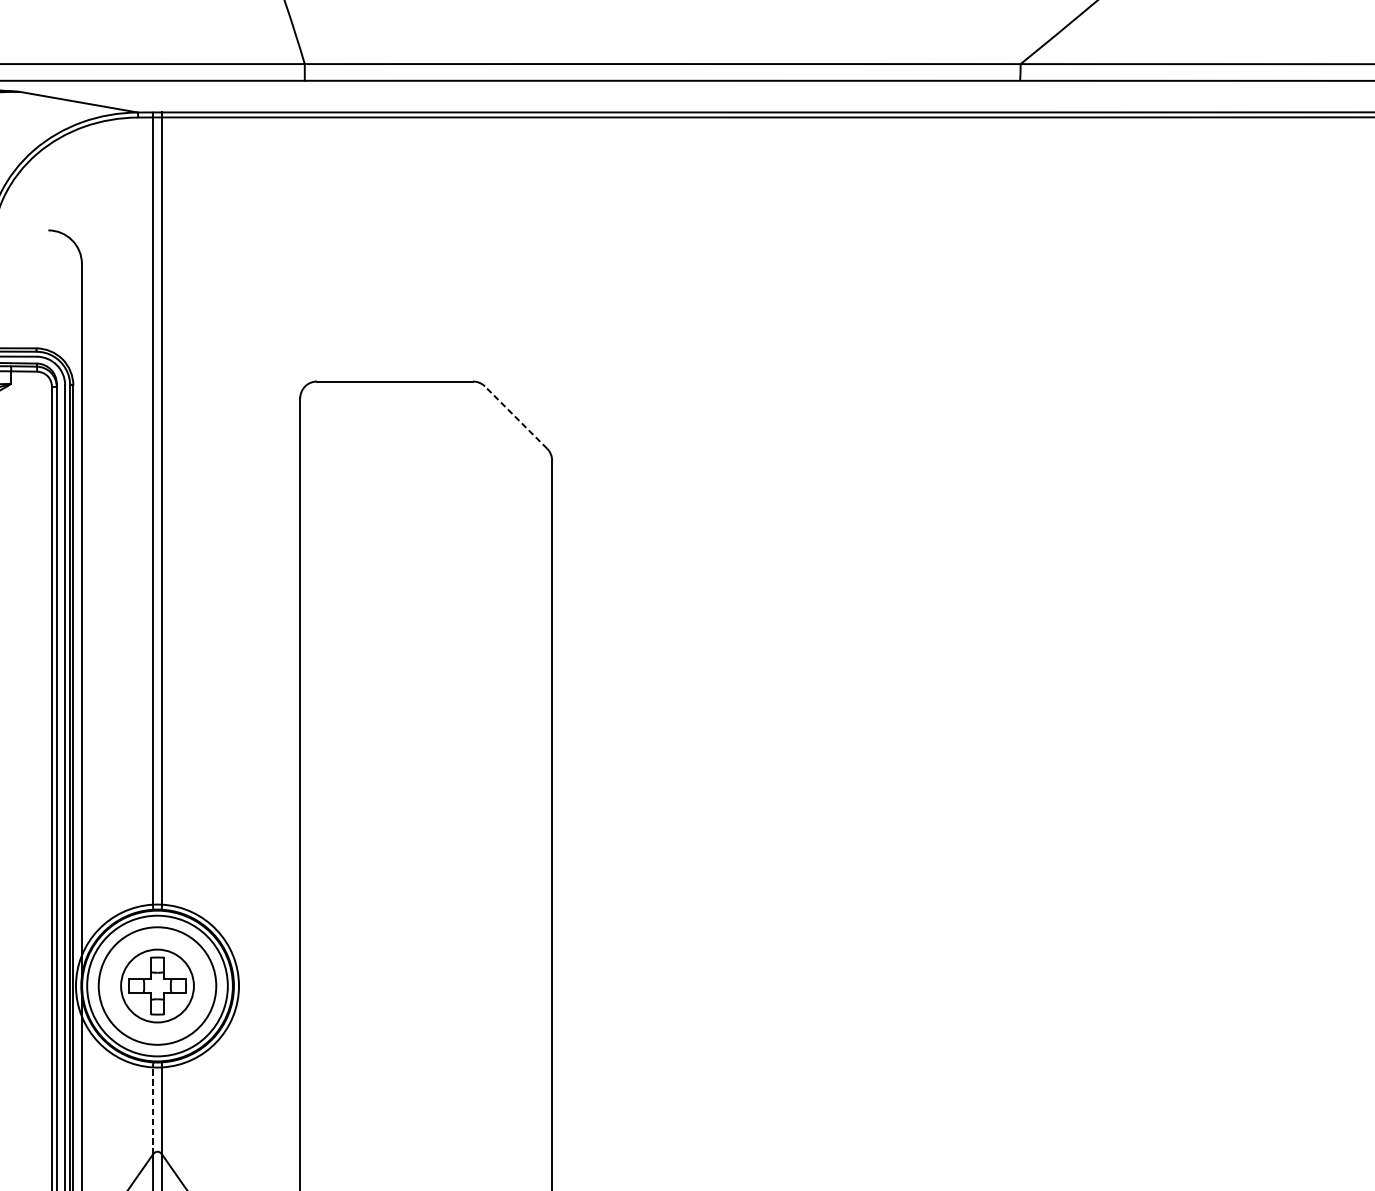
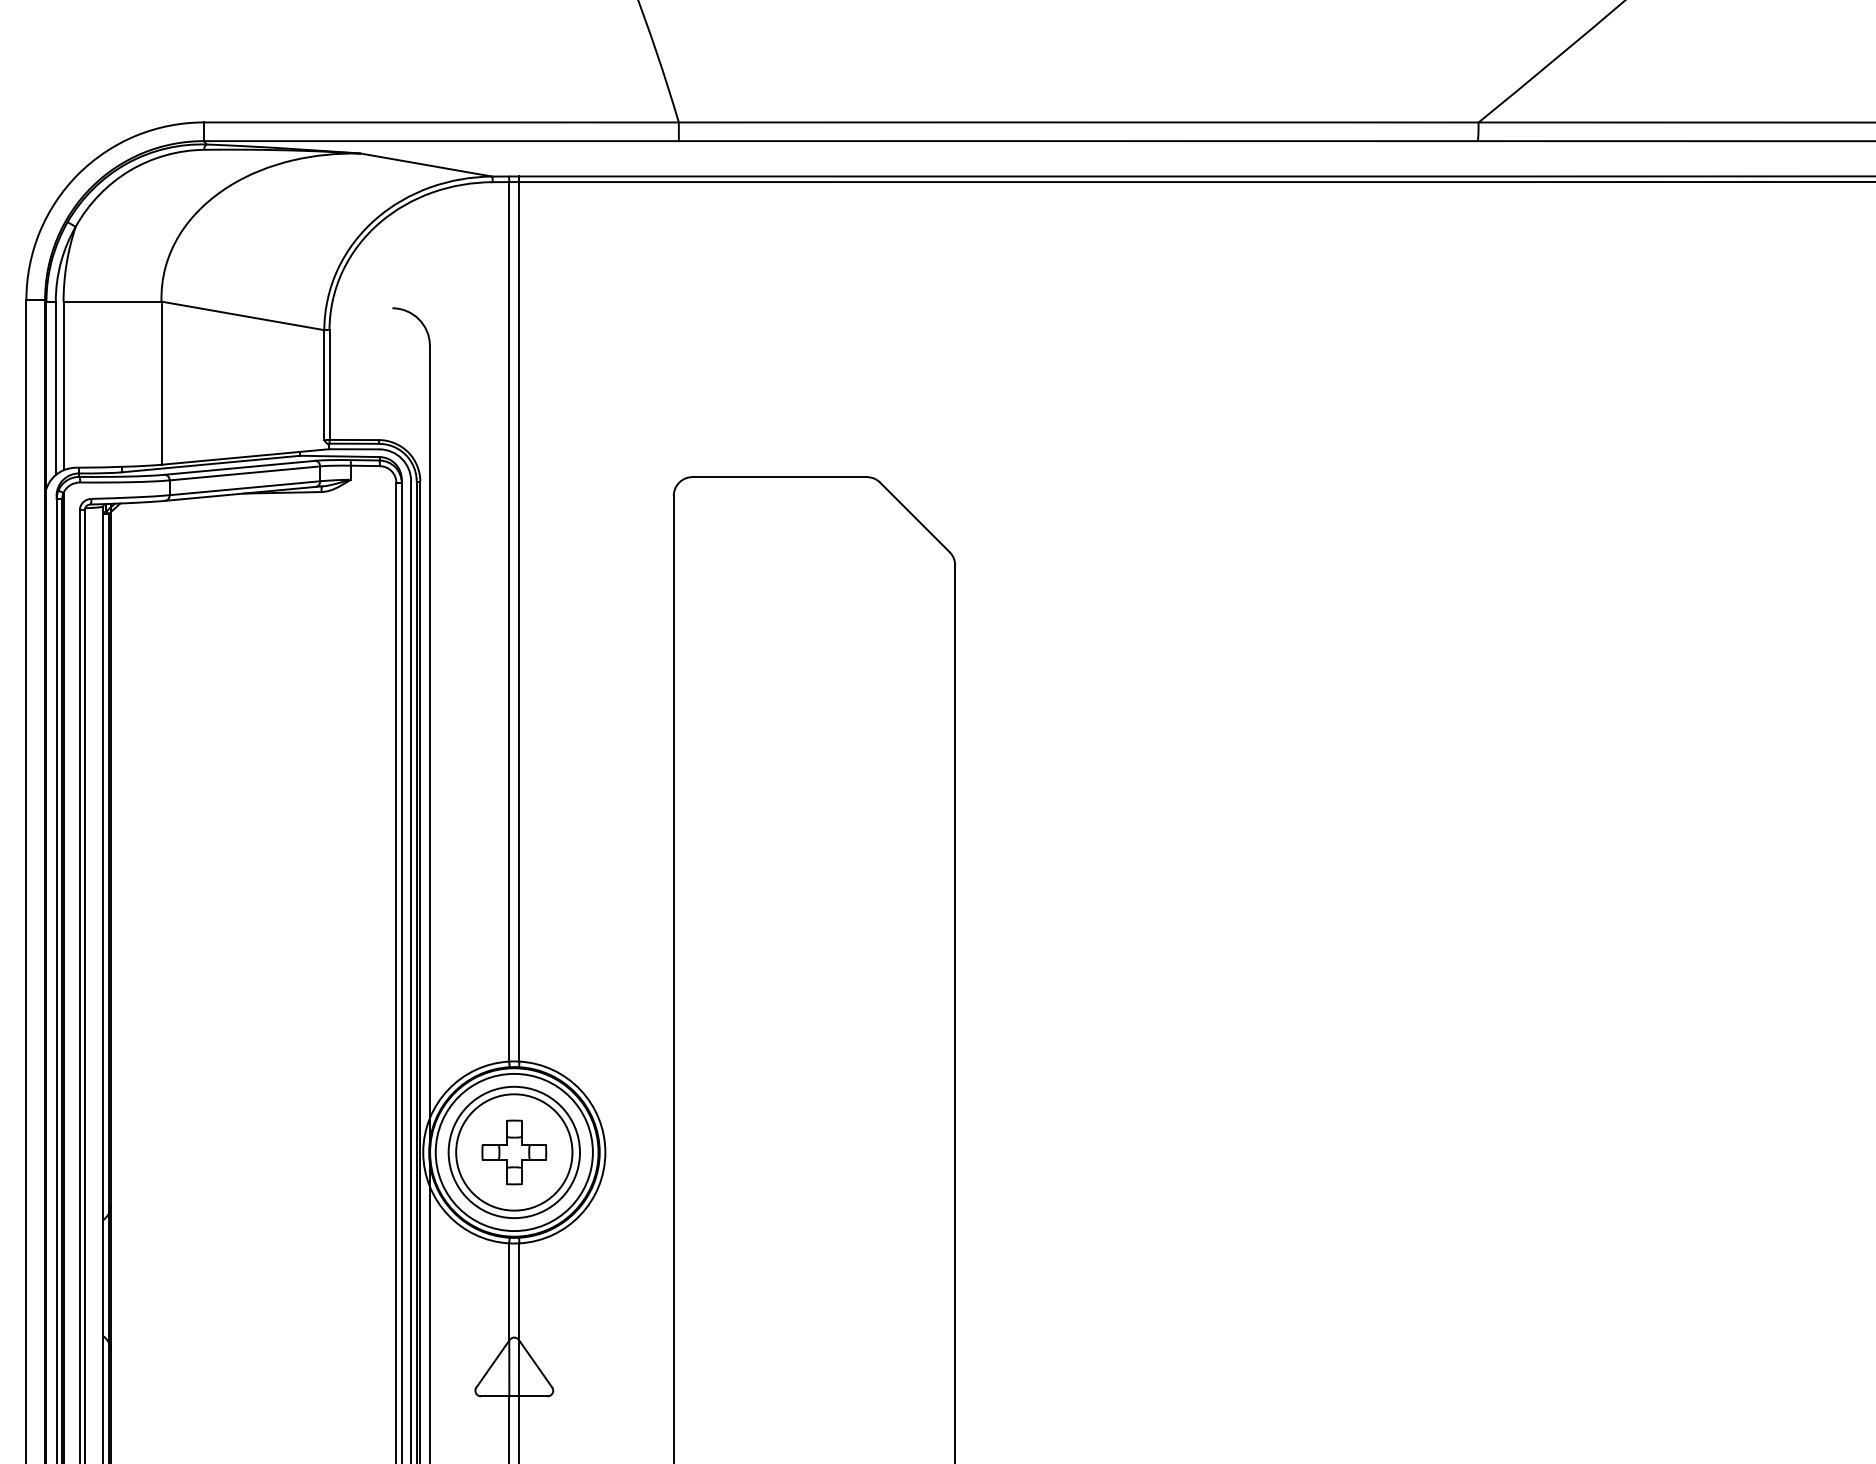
line: (515, 417) -> (914, 517), dashed -> solid
circle: (157, 986) -> (514, 1152), size x1.43
line: (153, 1111) -> (509, 1292), dashed -> solid

